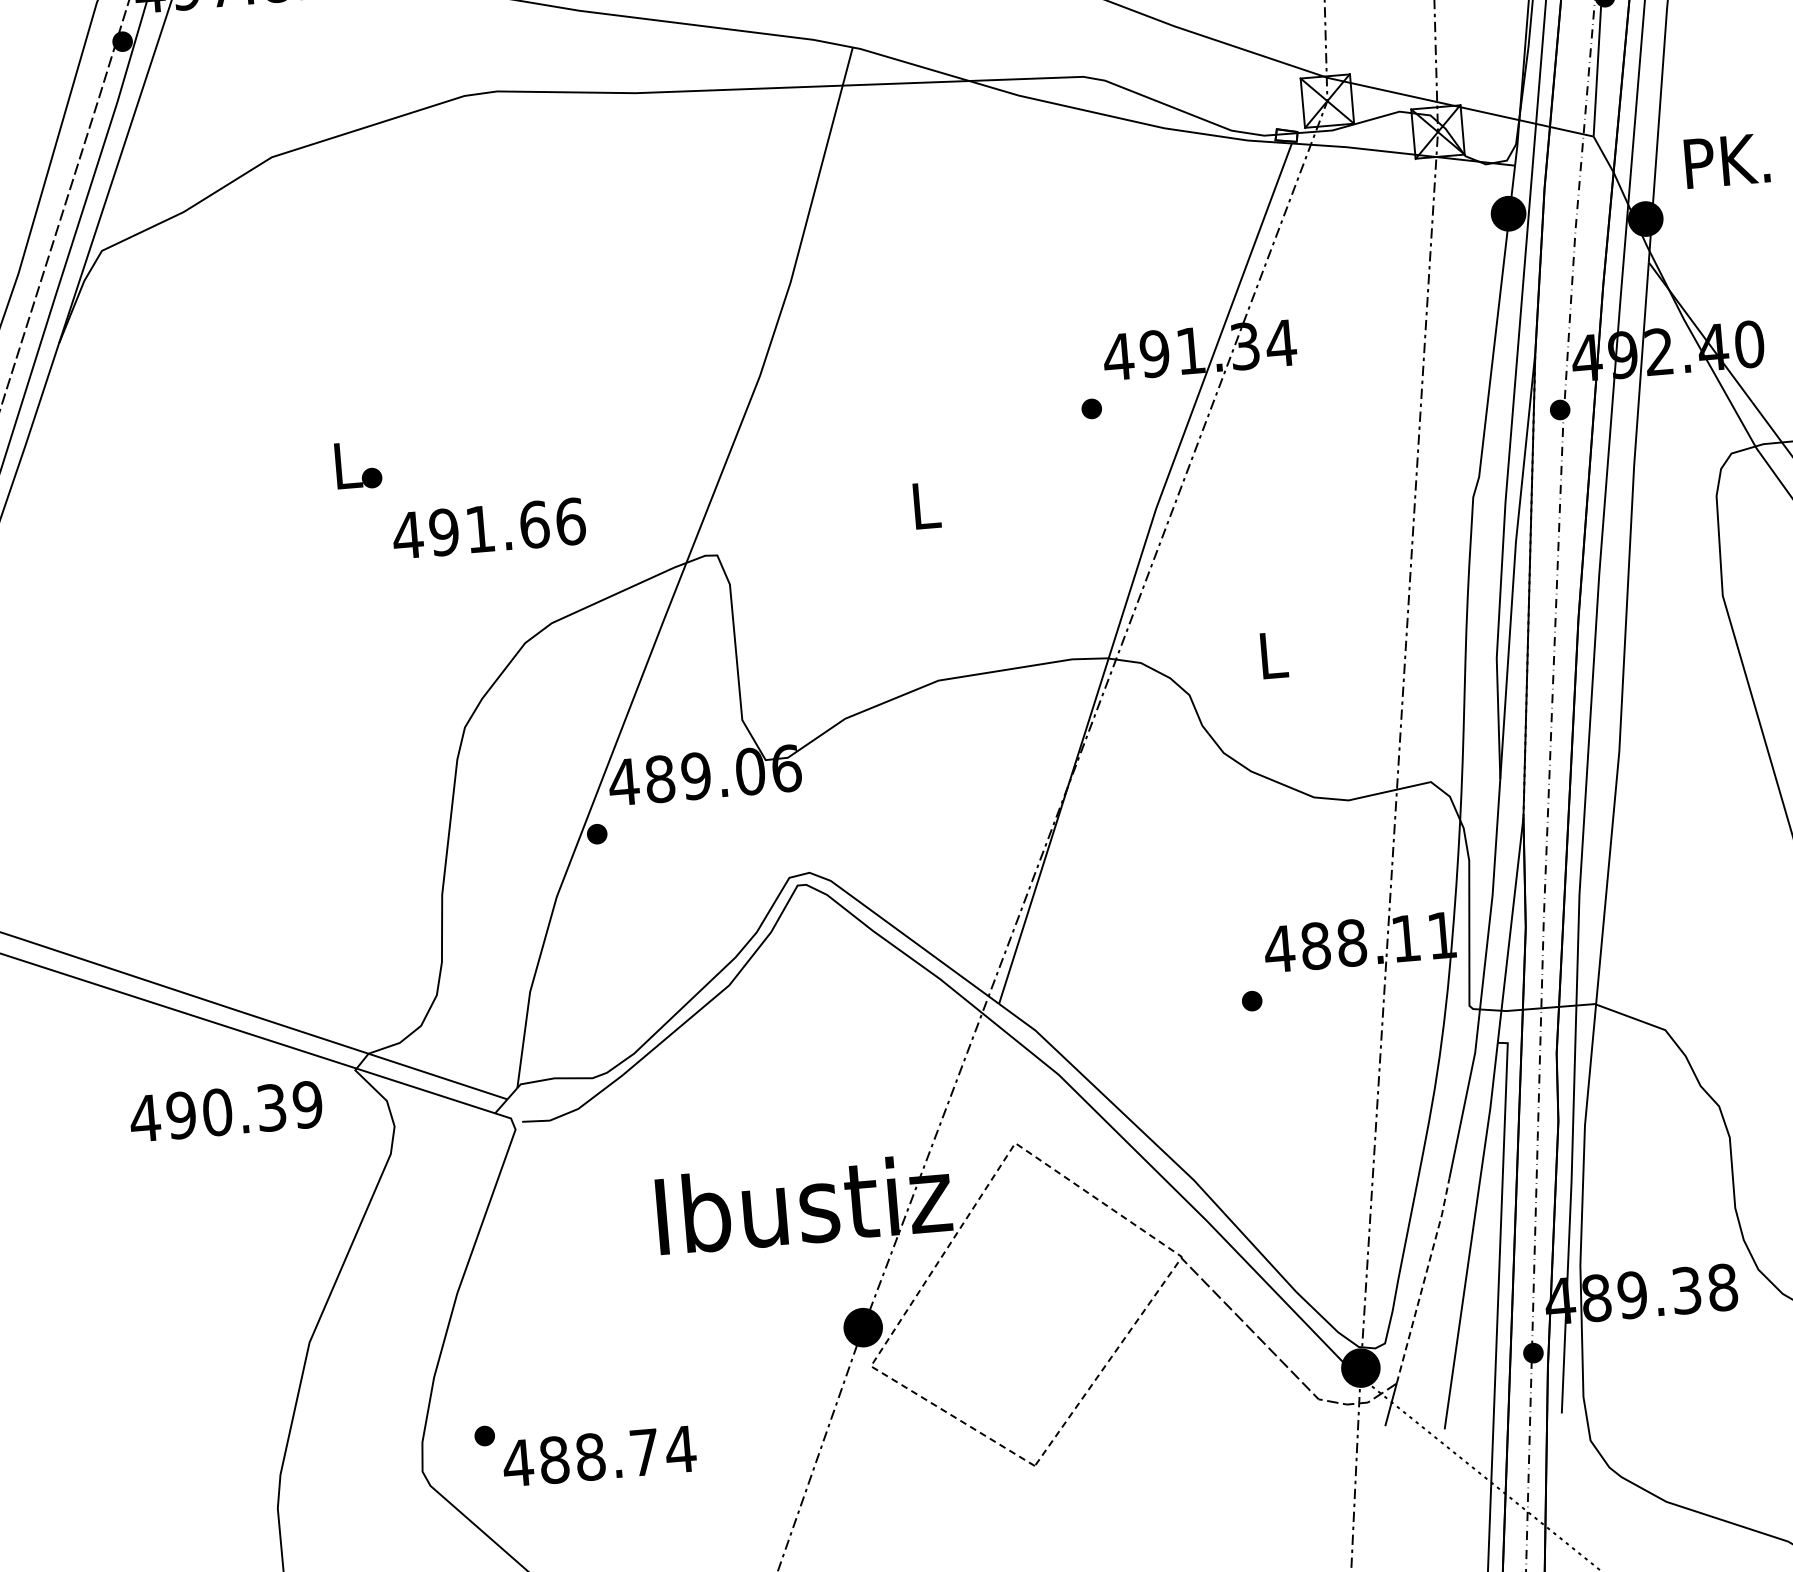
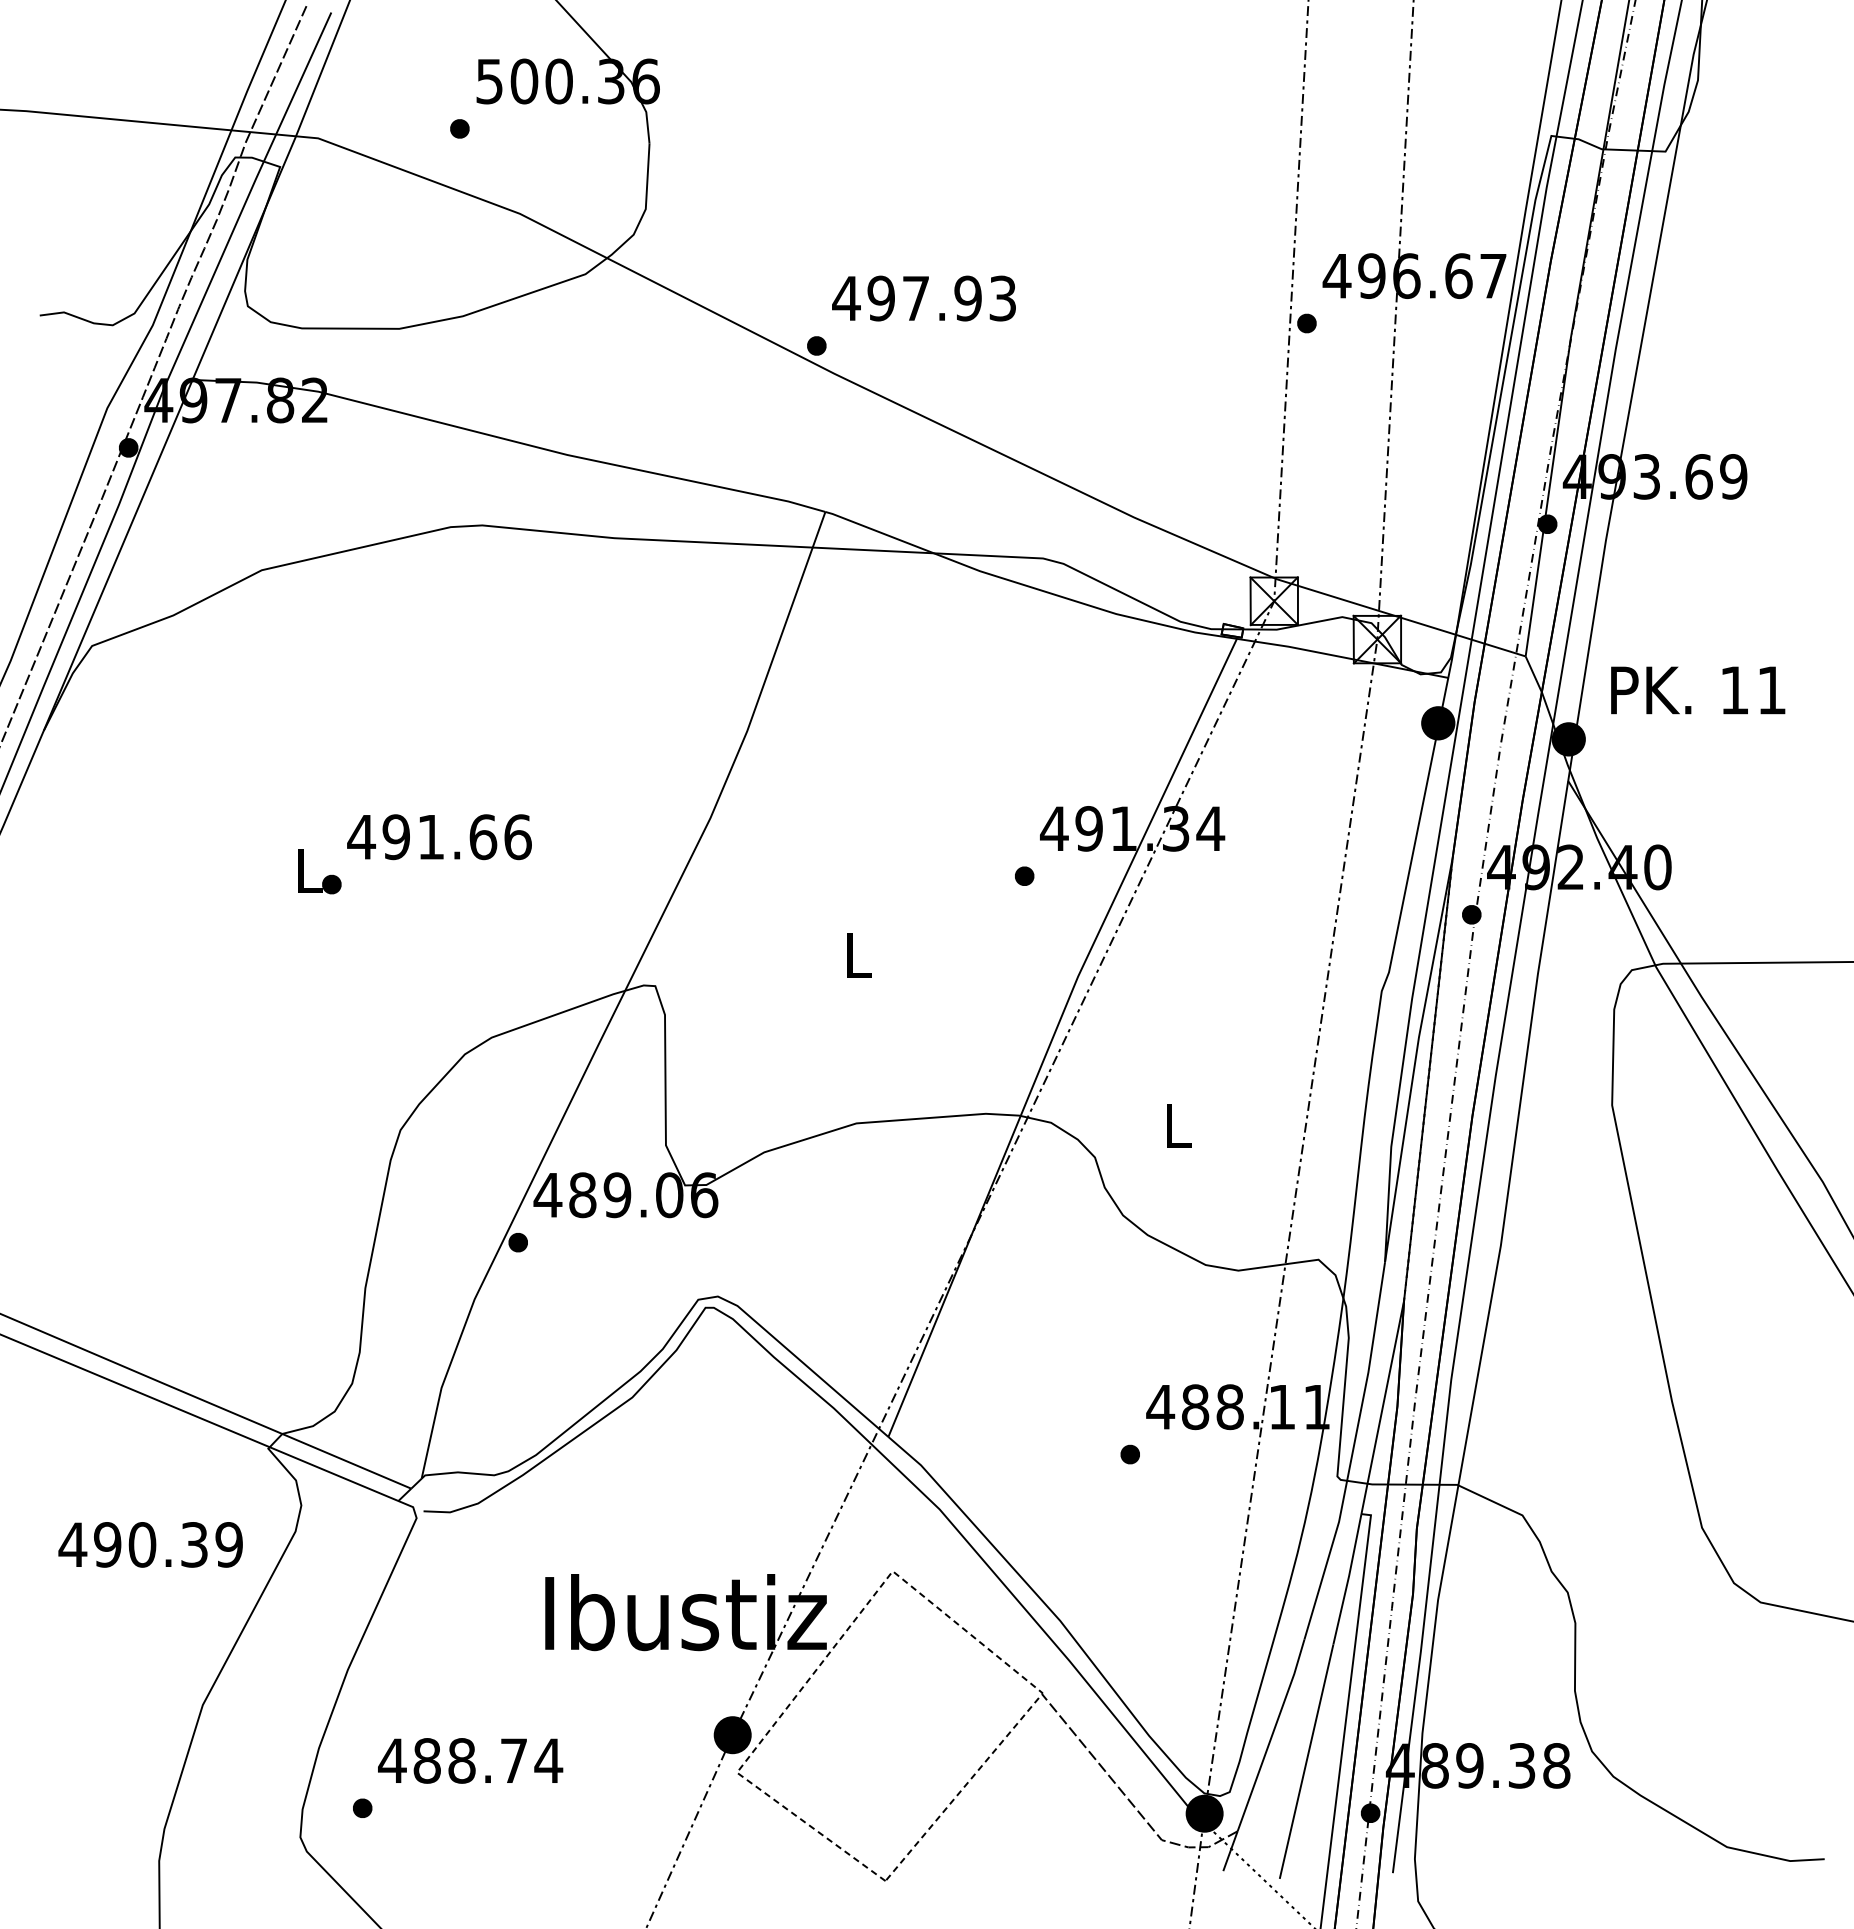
text: (489, 528) -> (439, 837), moved
text: (225, 1111) -> (150, 1544), moved
line: (1424, 1279) -> (1272, 1734), dashed -> solid
text: (599, 1455) -> (470, 1760), moved

